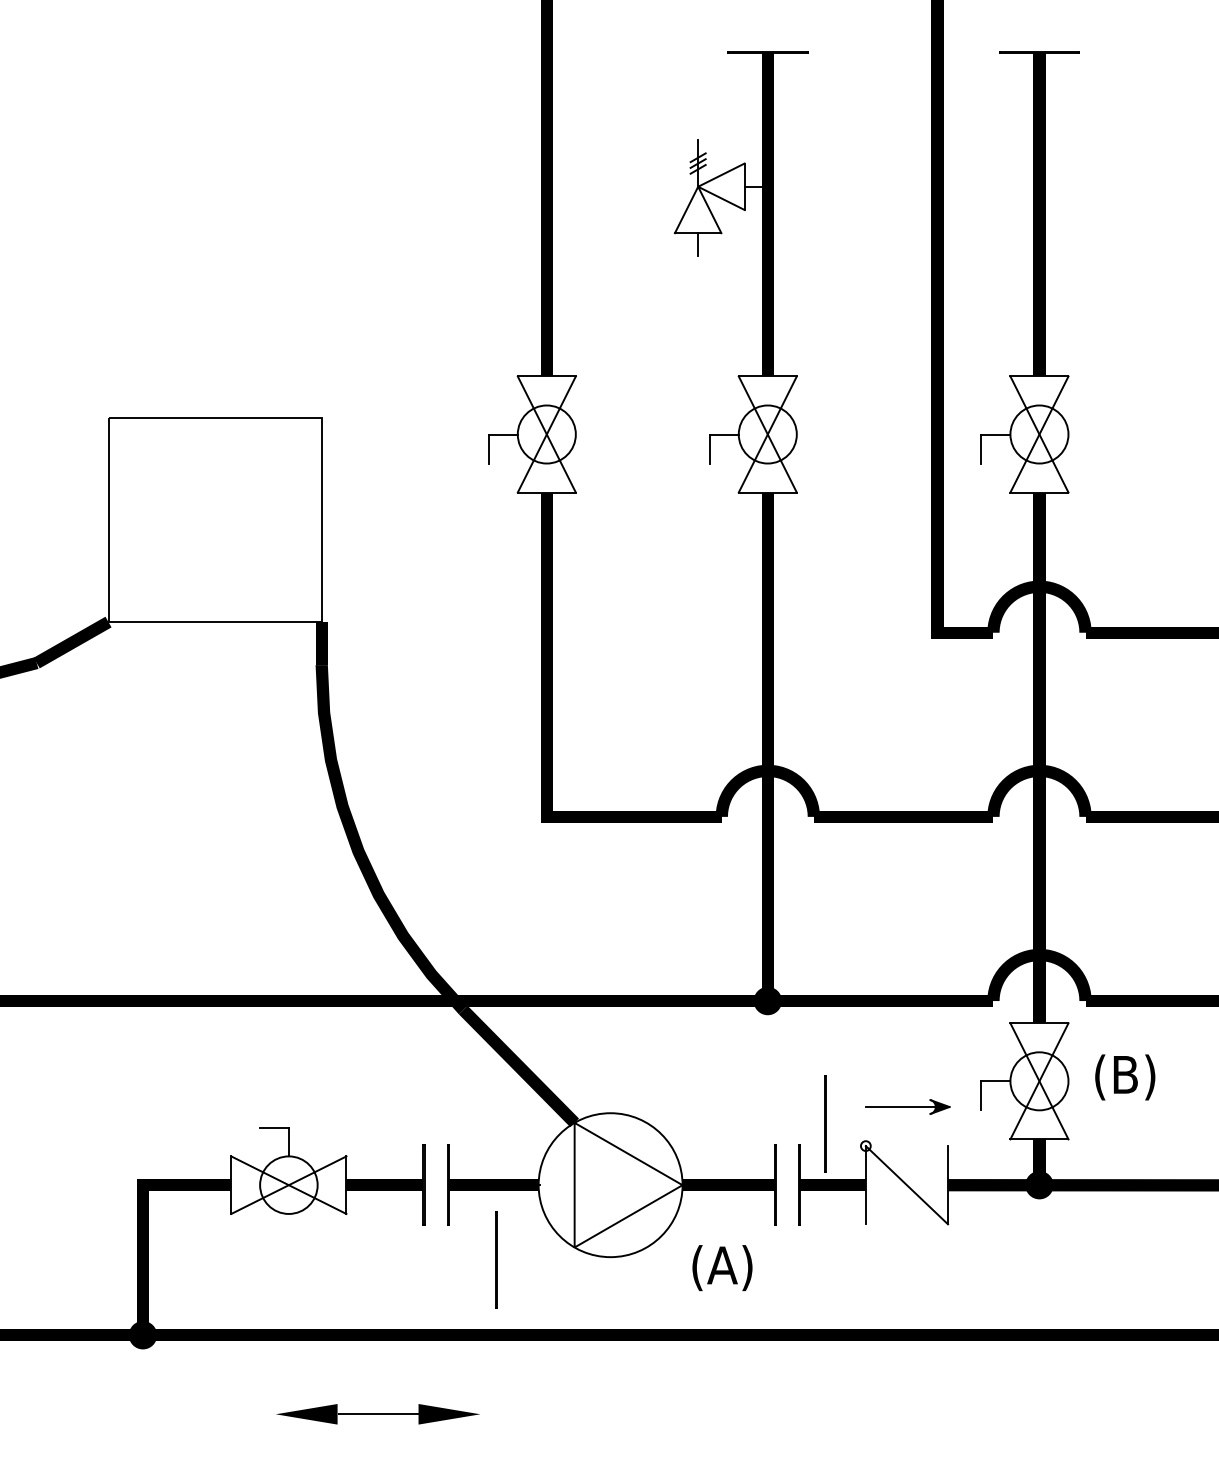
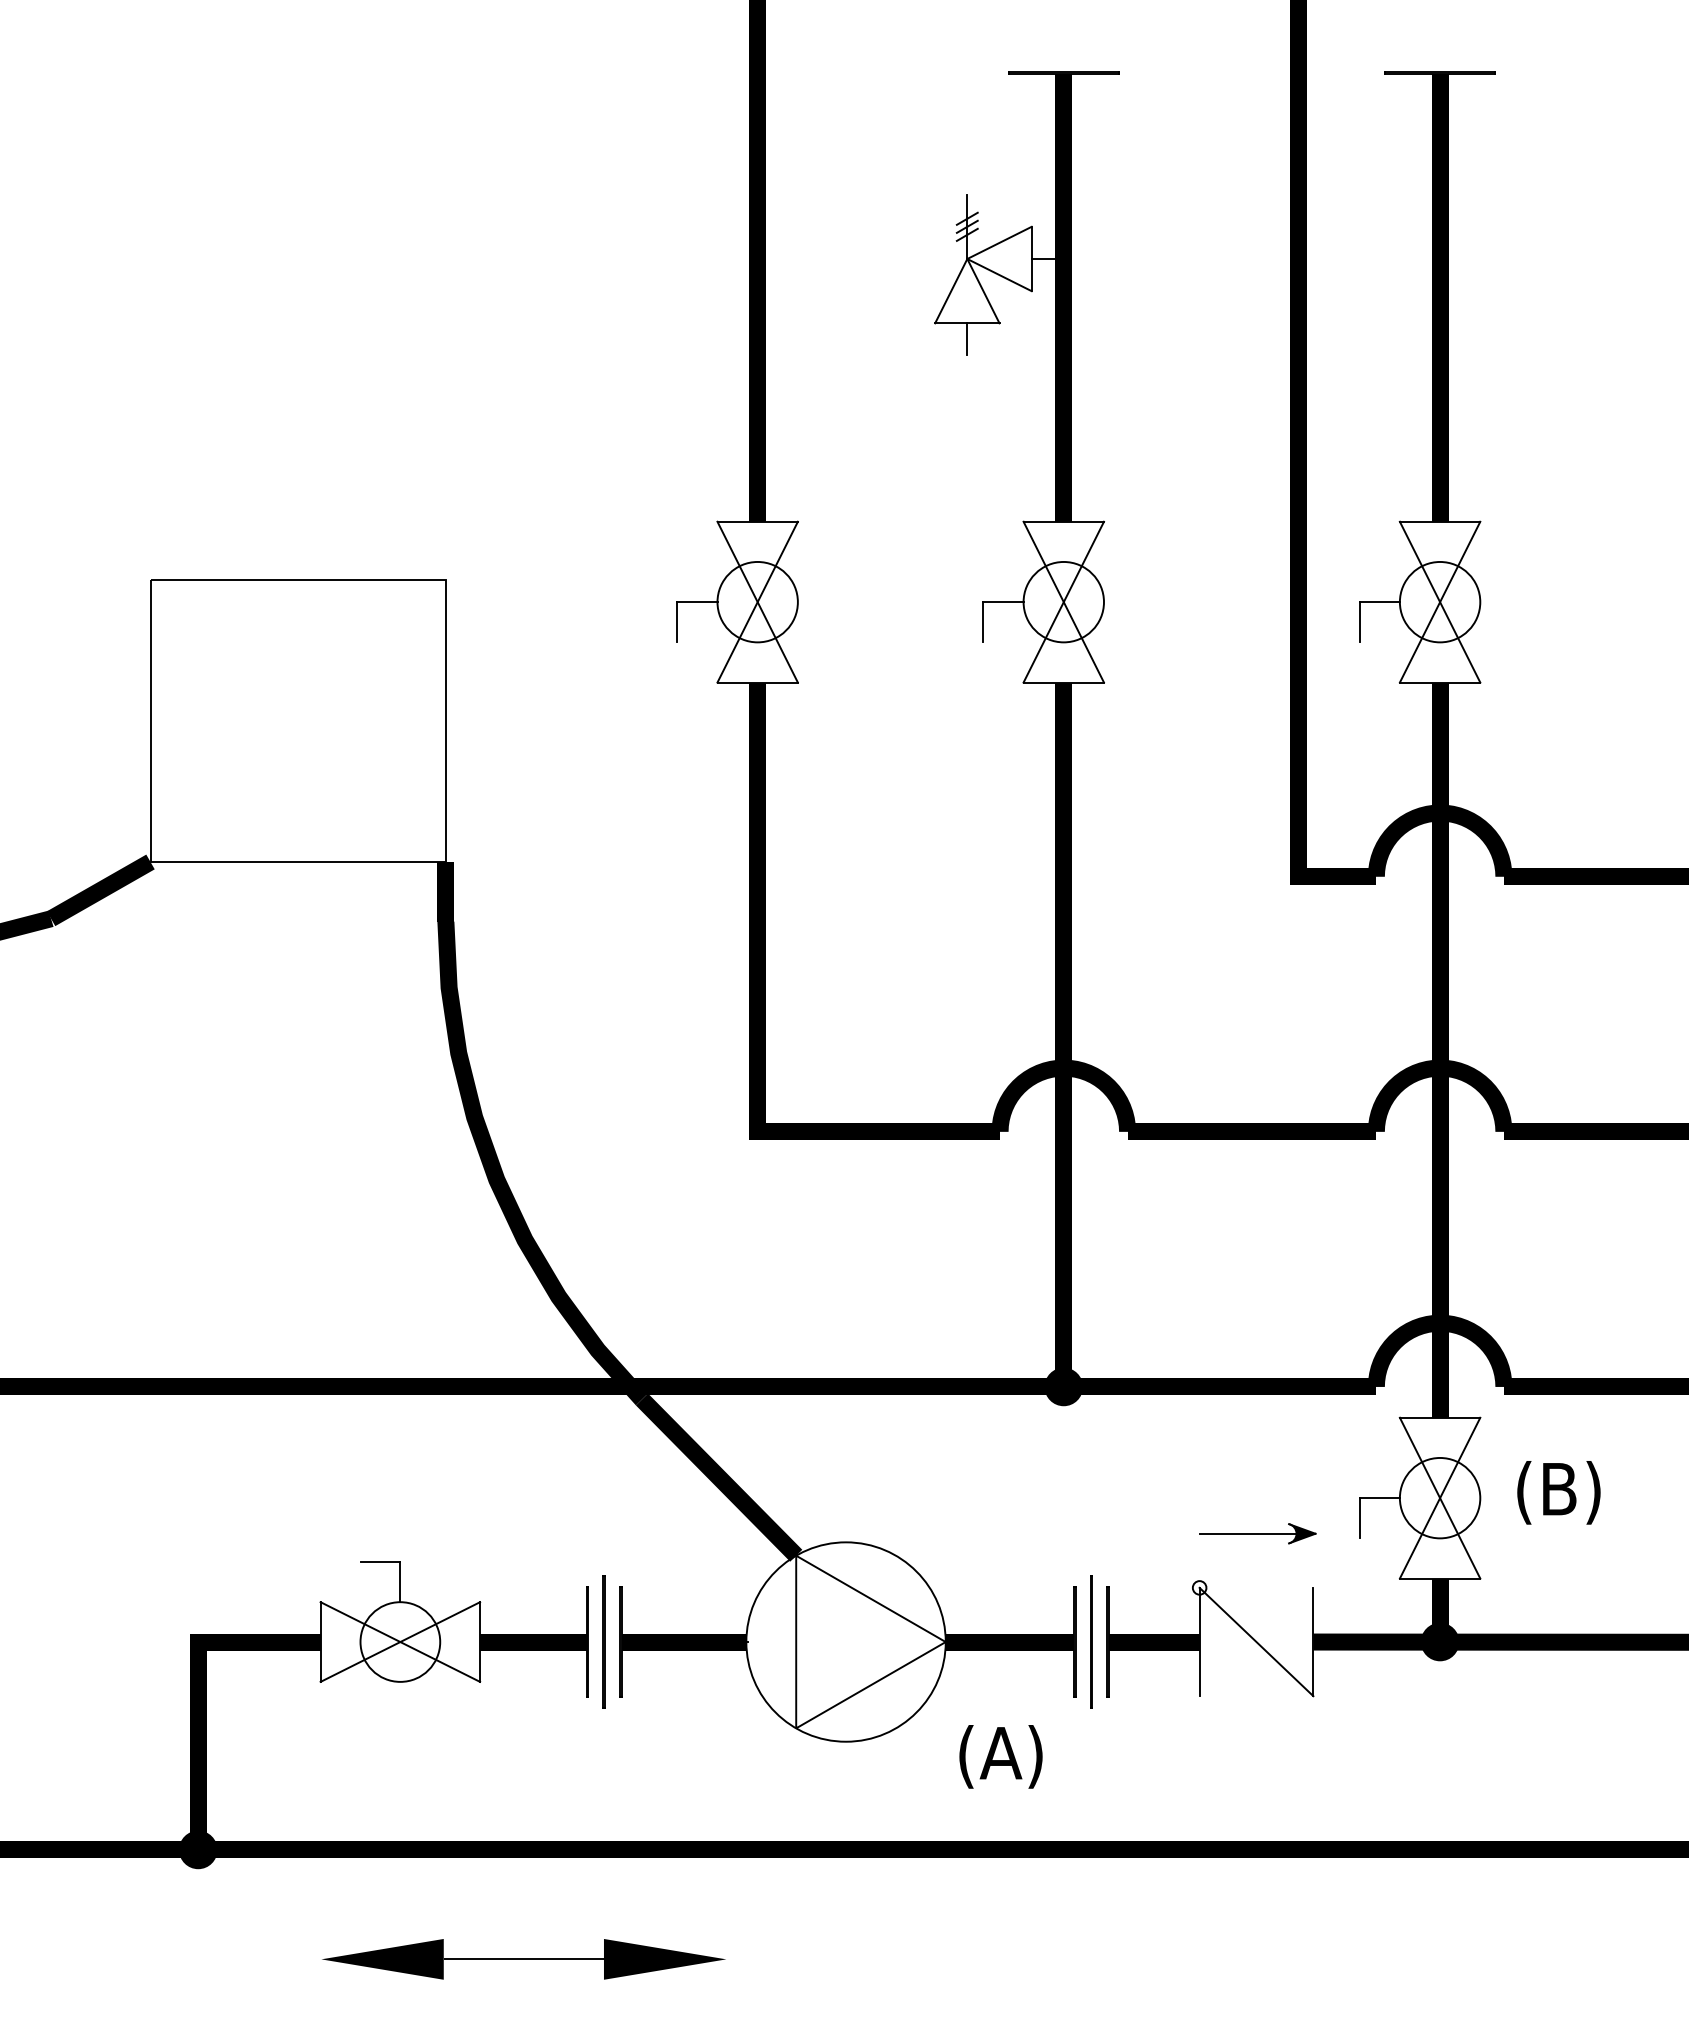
line: (825, 1123) -> (1091, 1641), moved
line: (496, 1259) -> (603, 1641), moved
part: (377, 1414) -> (523, 1959), size x1.43

